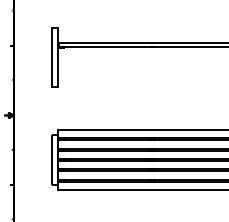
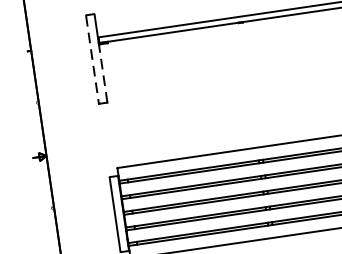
line: (52, 58) -> (92, 61), solid -> dashed
line: (58, 66) -> (103, 72), solid -> dashed

